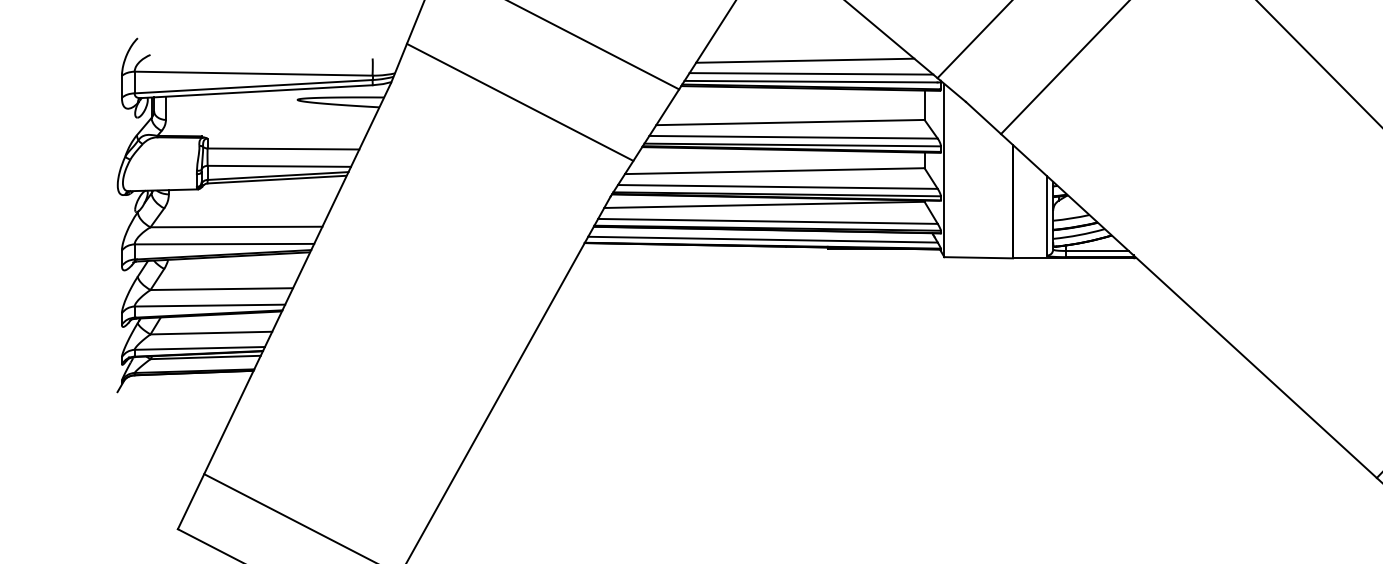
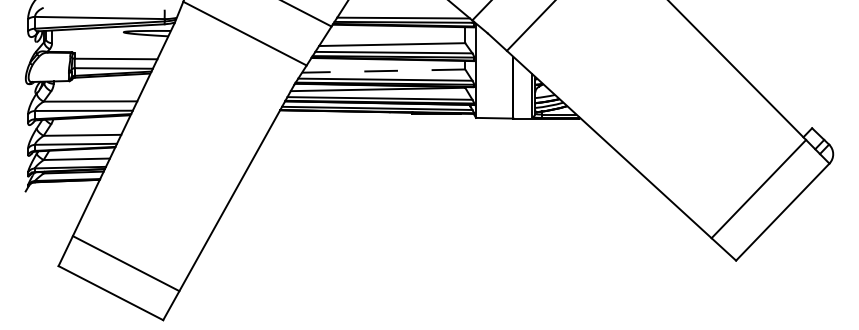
line: (803, 59) -> (399, 10), removed
line: (774, 171) -> (383, 71), solid -> dashed

